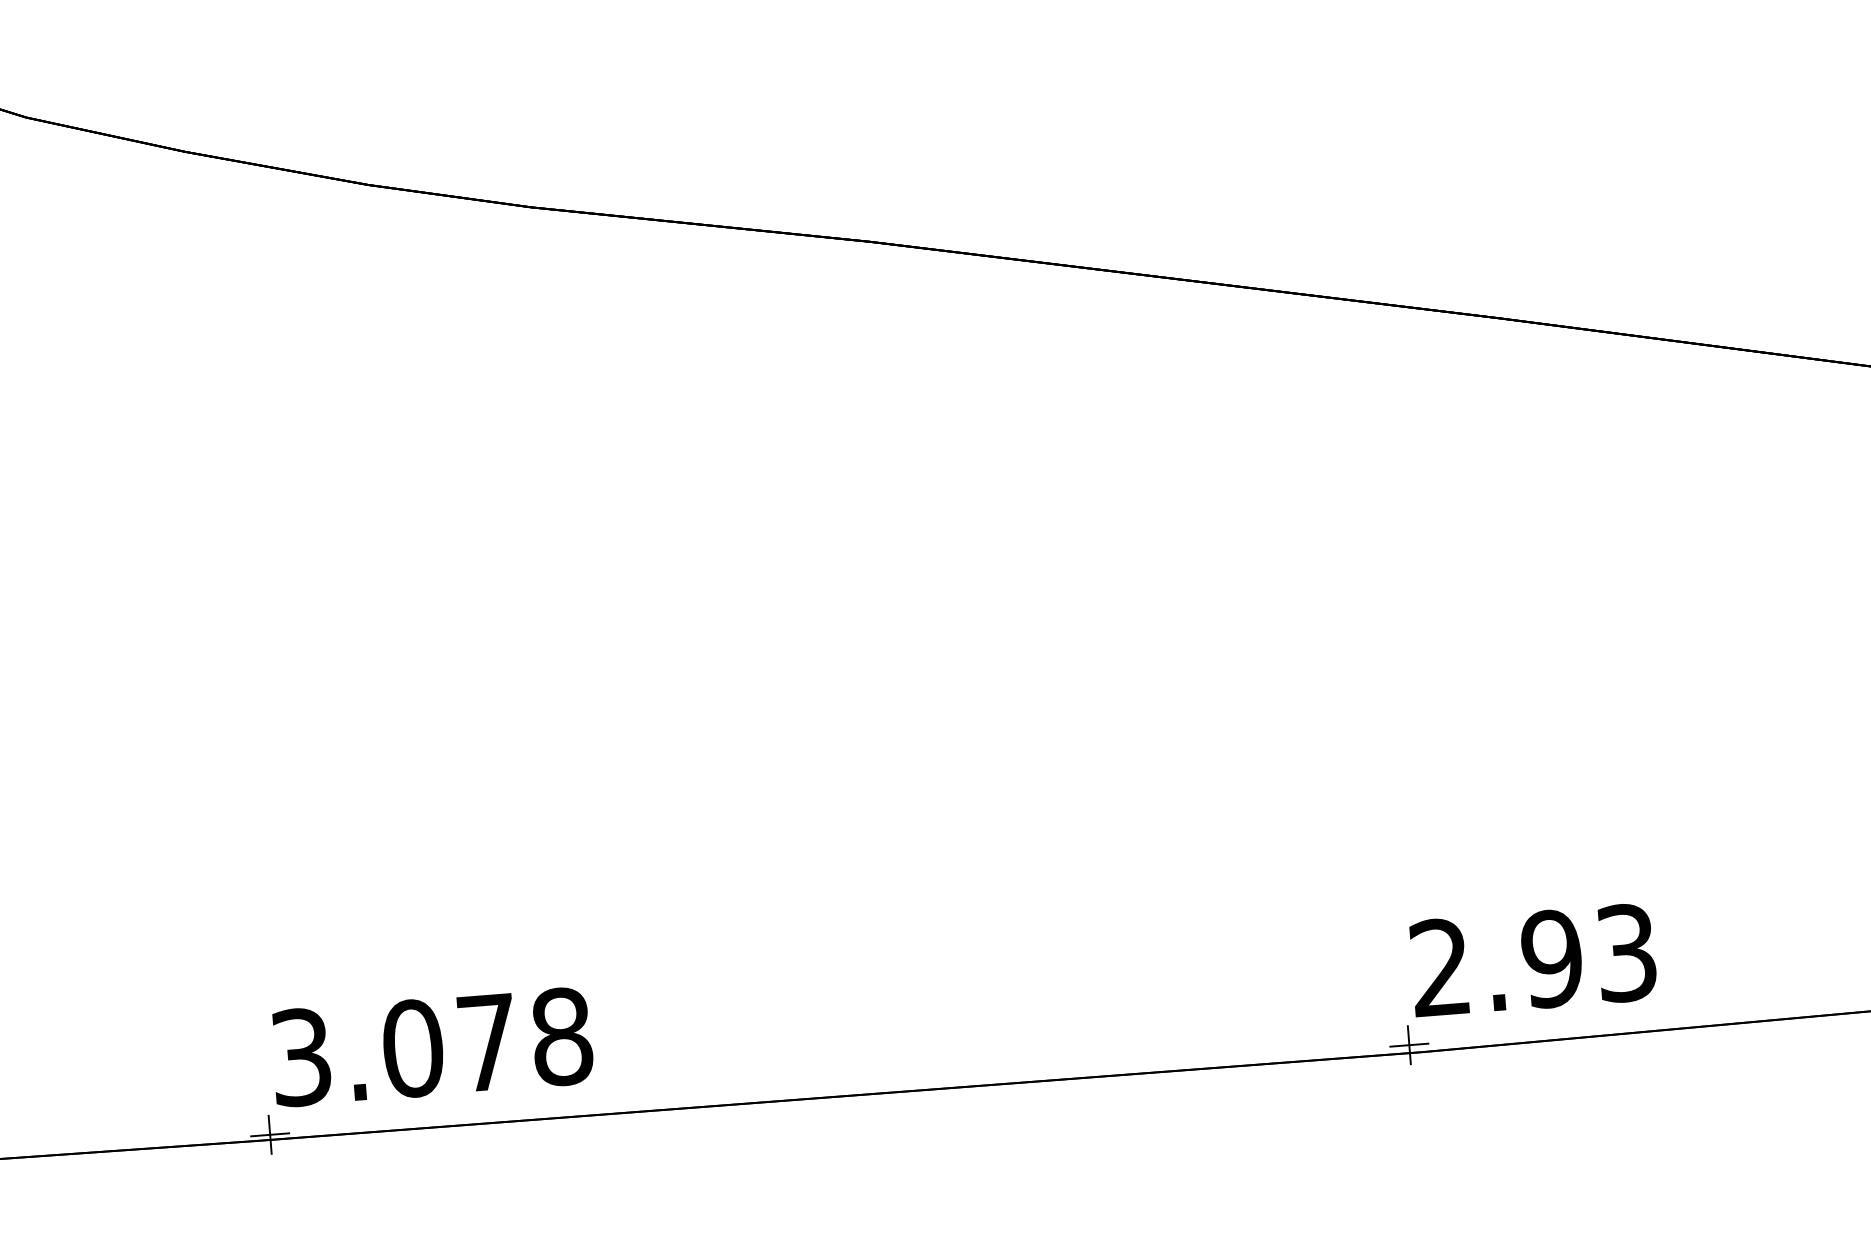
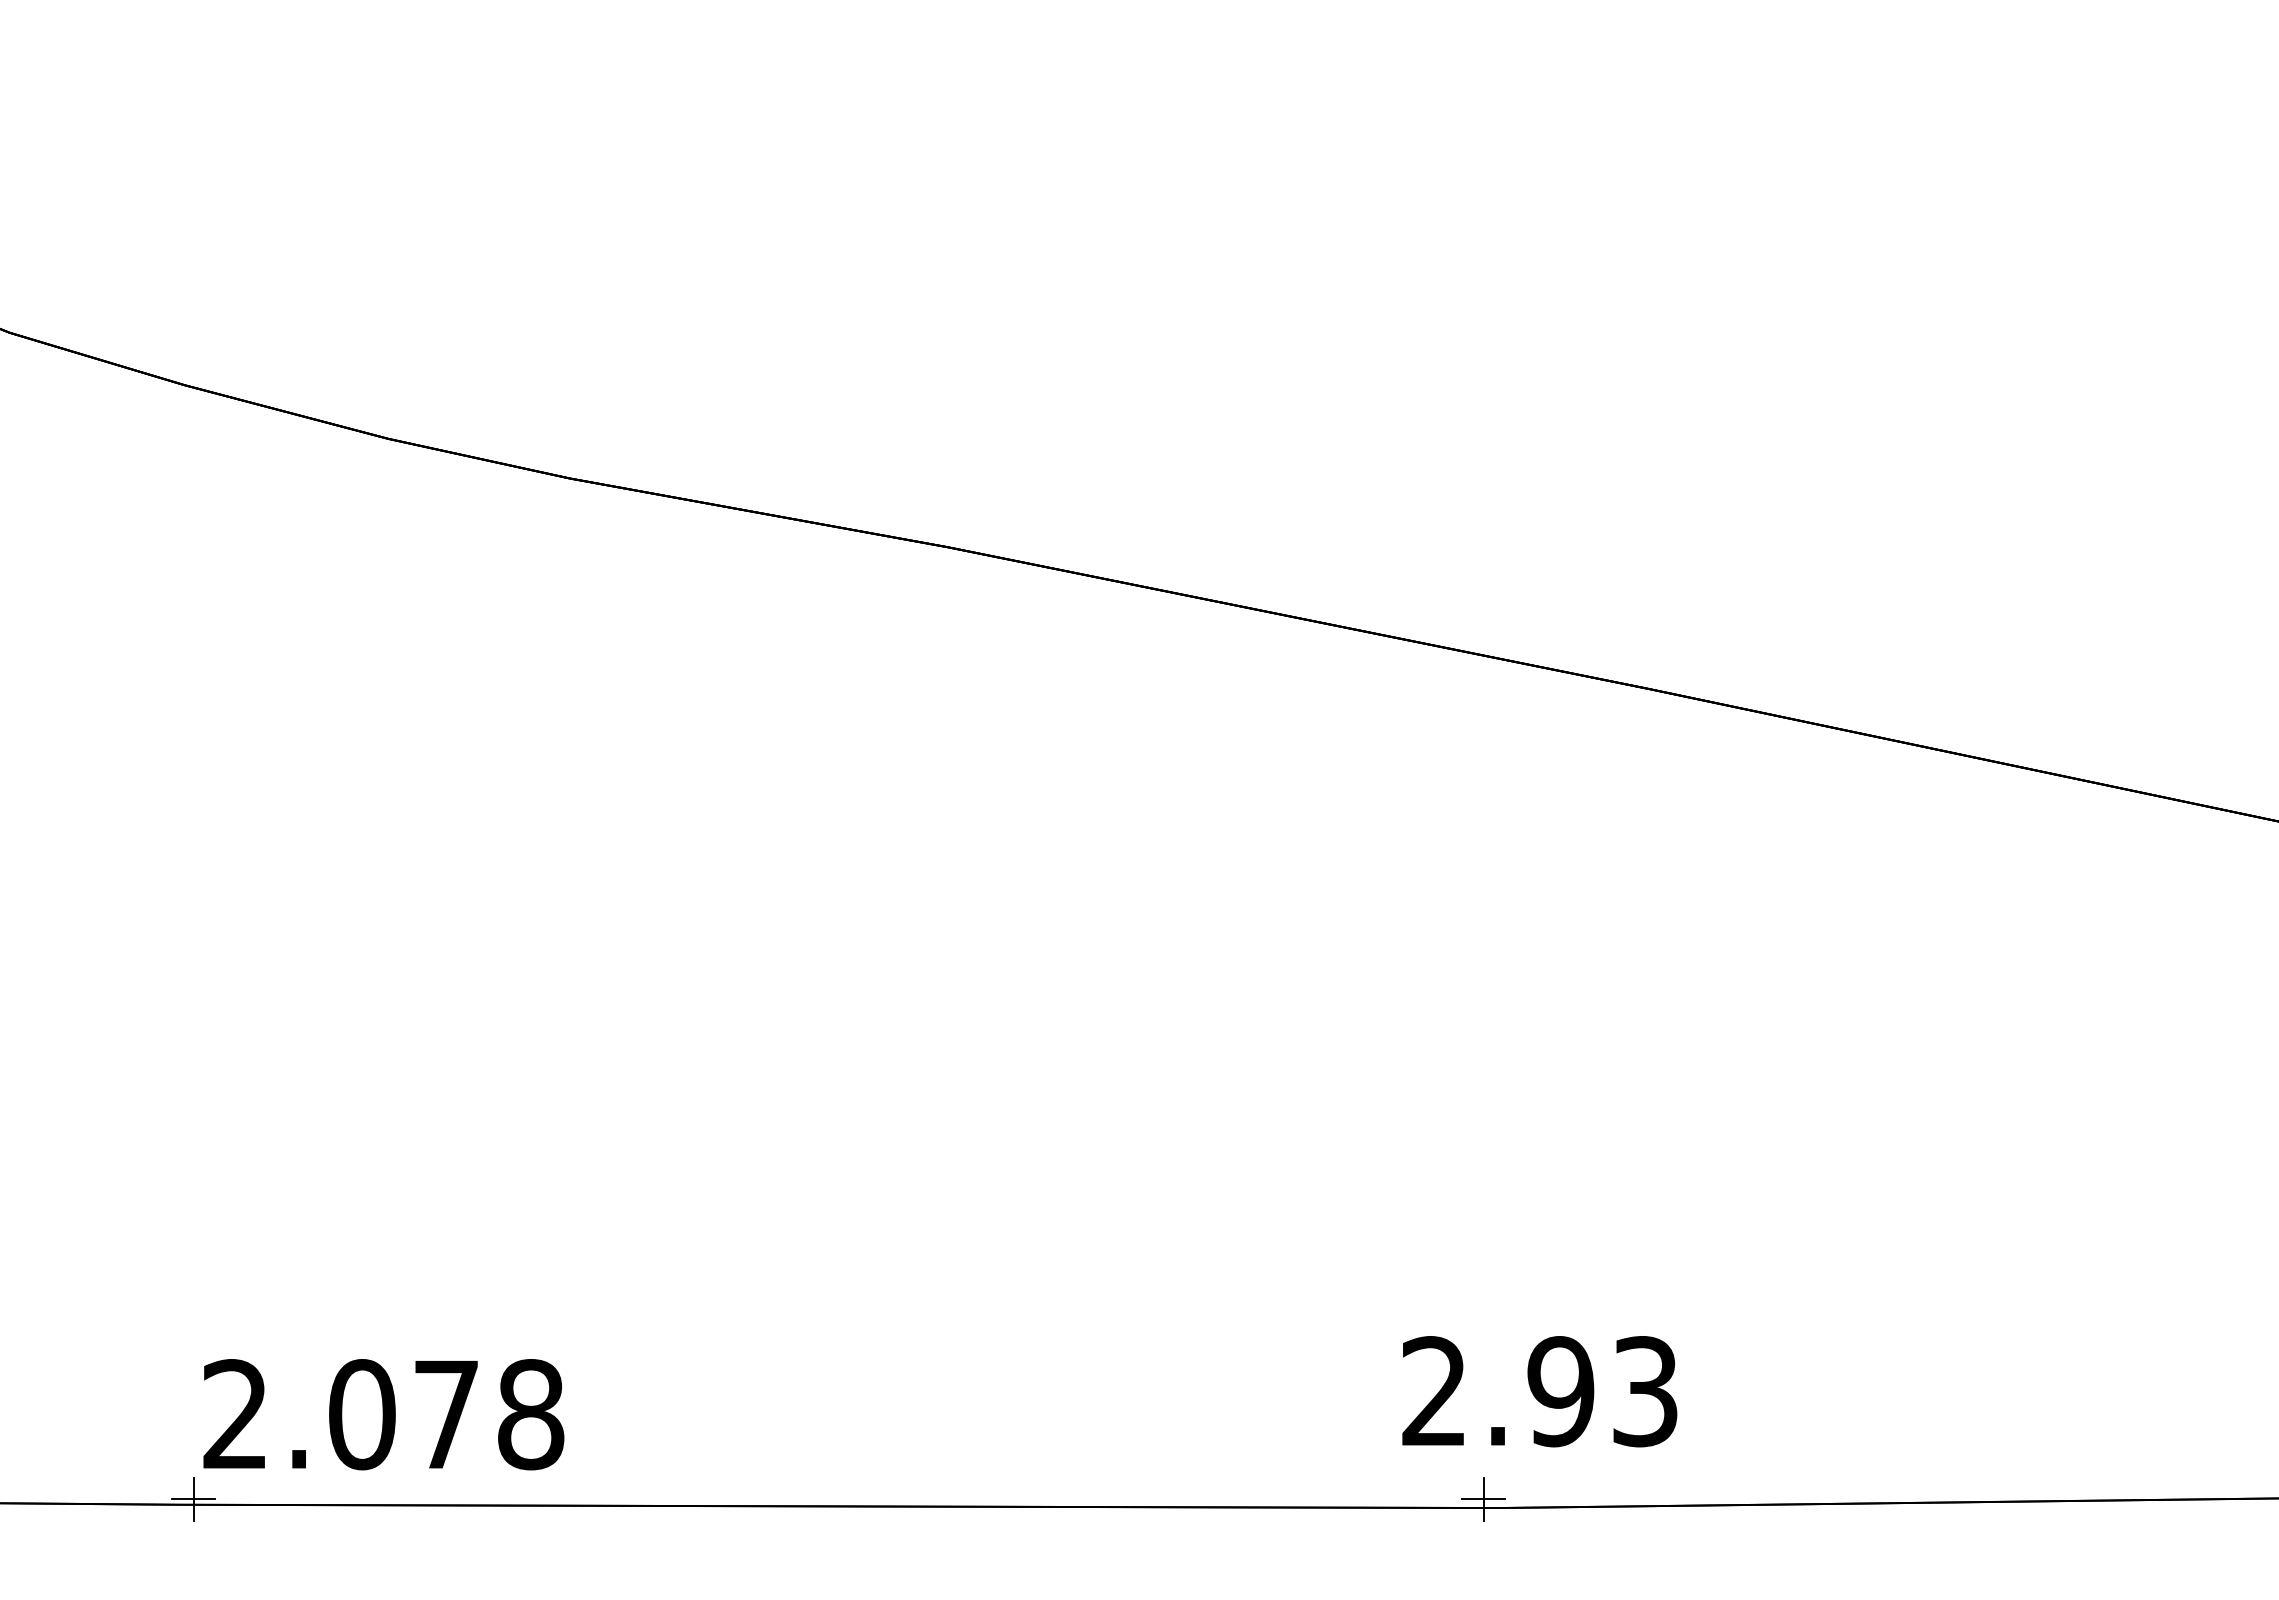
text: (1533, 960) -> (1539, 1391), moved
text: (301, 1057) -> (235, 1414), 3.078 -> 2.078

